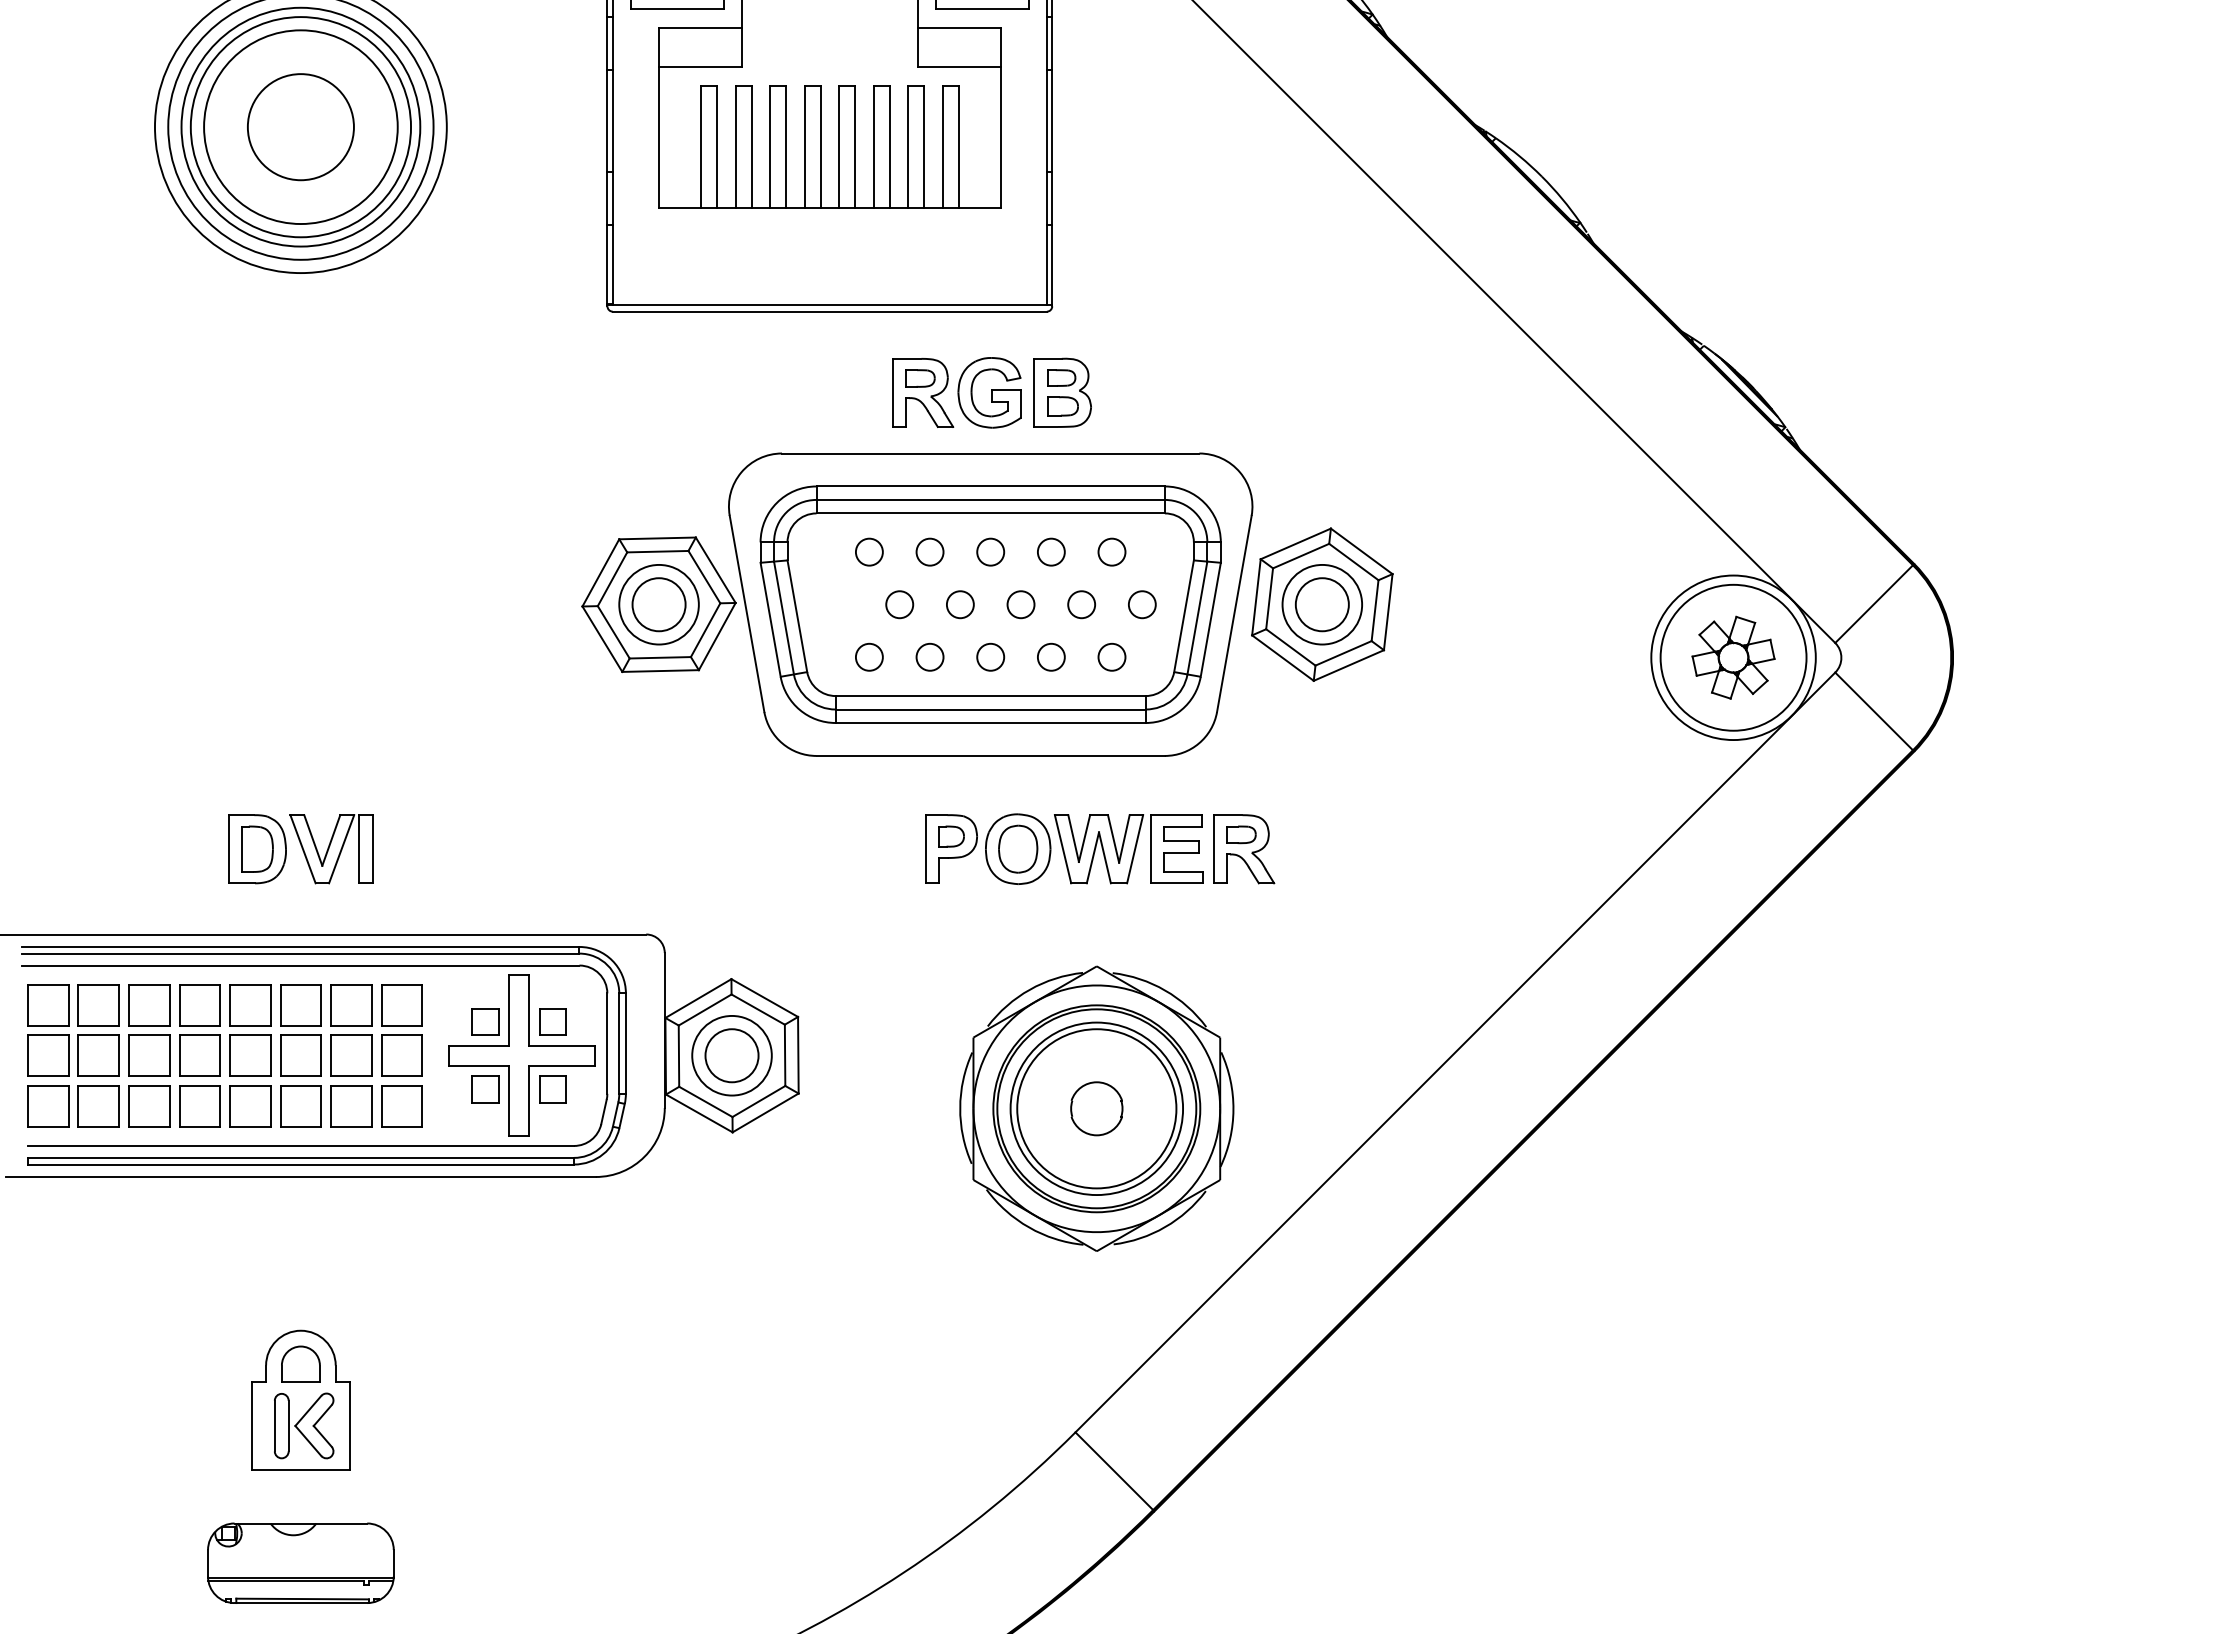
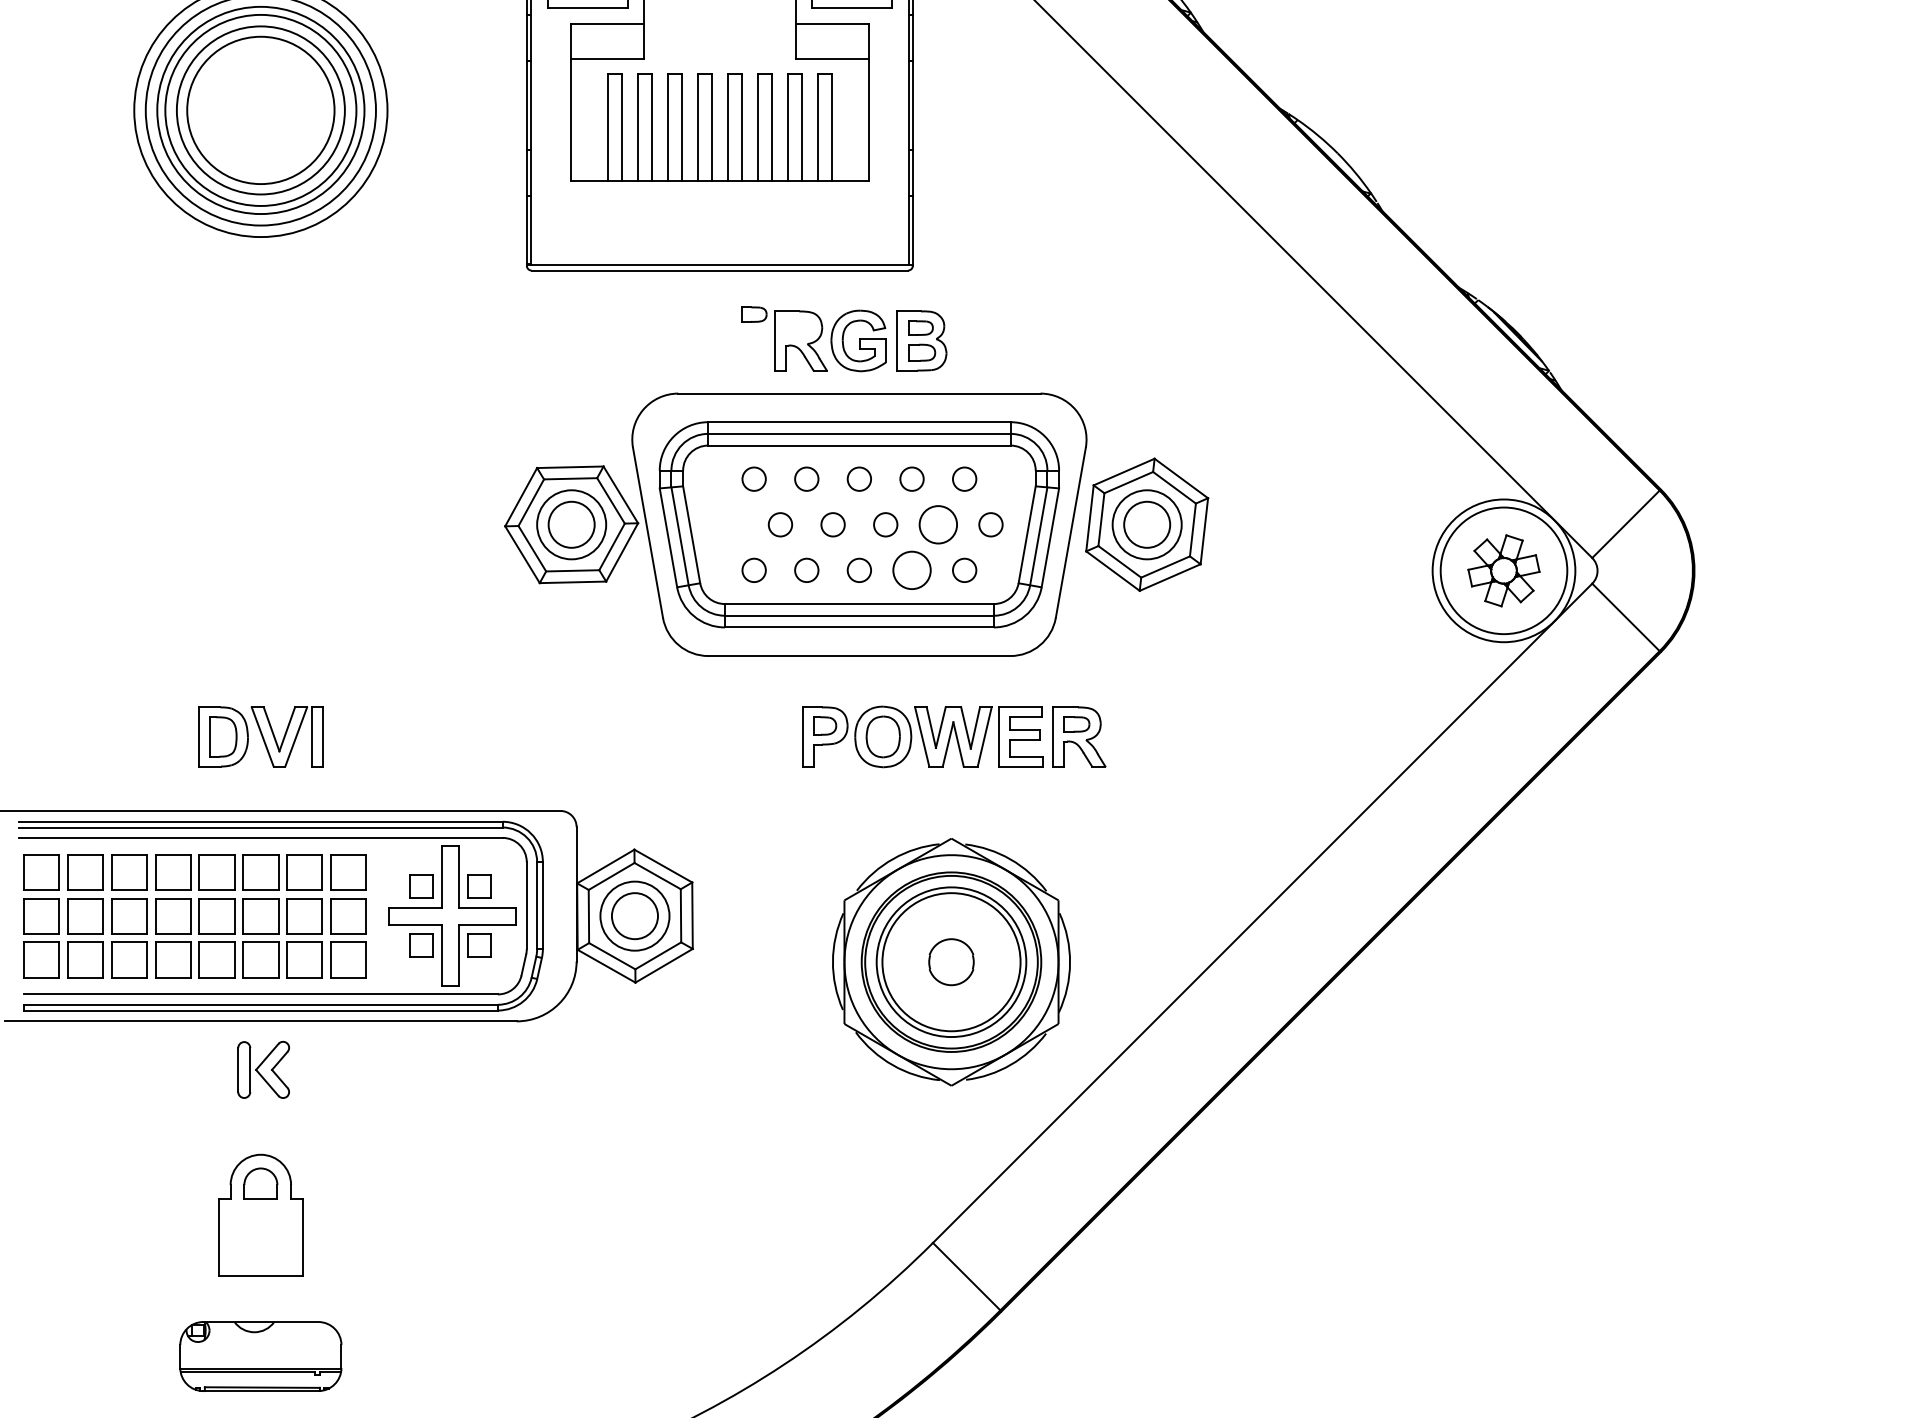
circle: (300, 127) -> (260, 110), size x1.6
part: (920, 378) -> (754, 314), moved
circle: (1081, 604) -> (938, 524), size x1.6
circle: (1050, 656) -> (911, 569), size x1.6
part: (304, 1425) -> (264, 1069), moved

